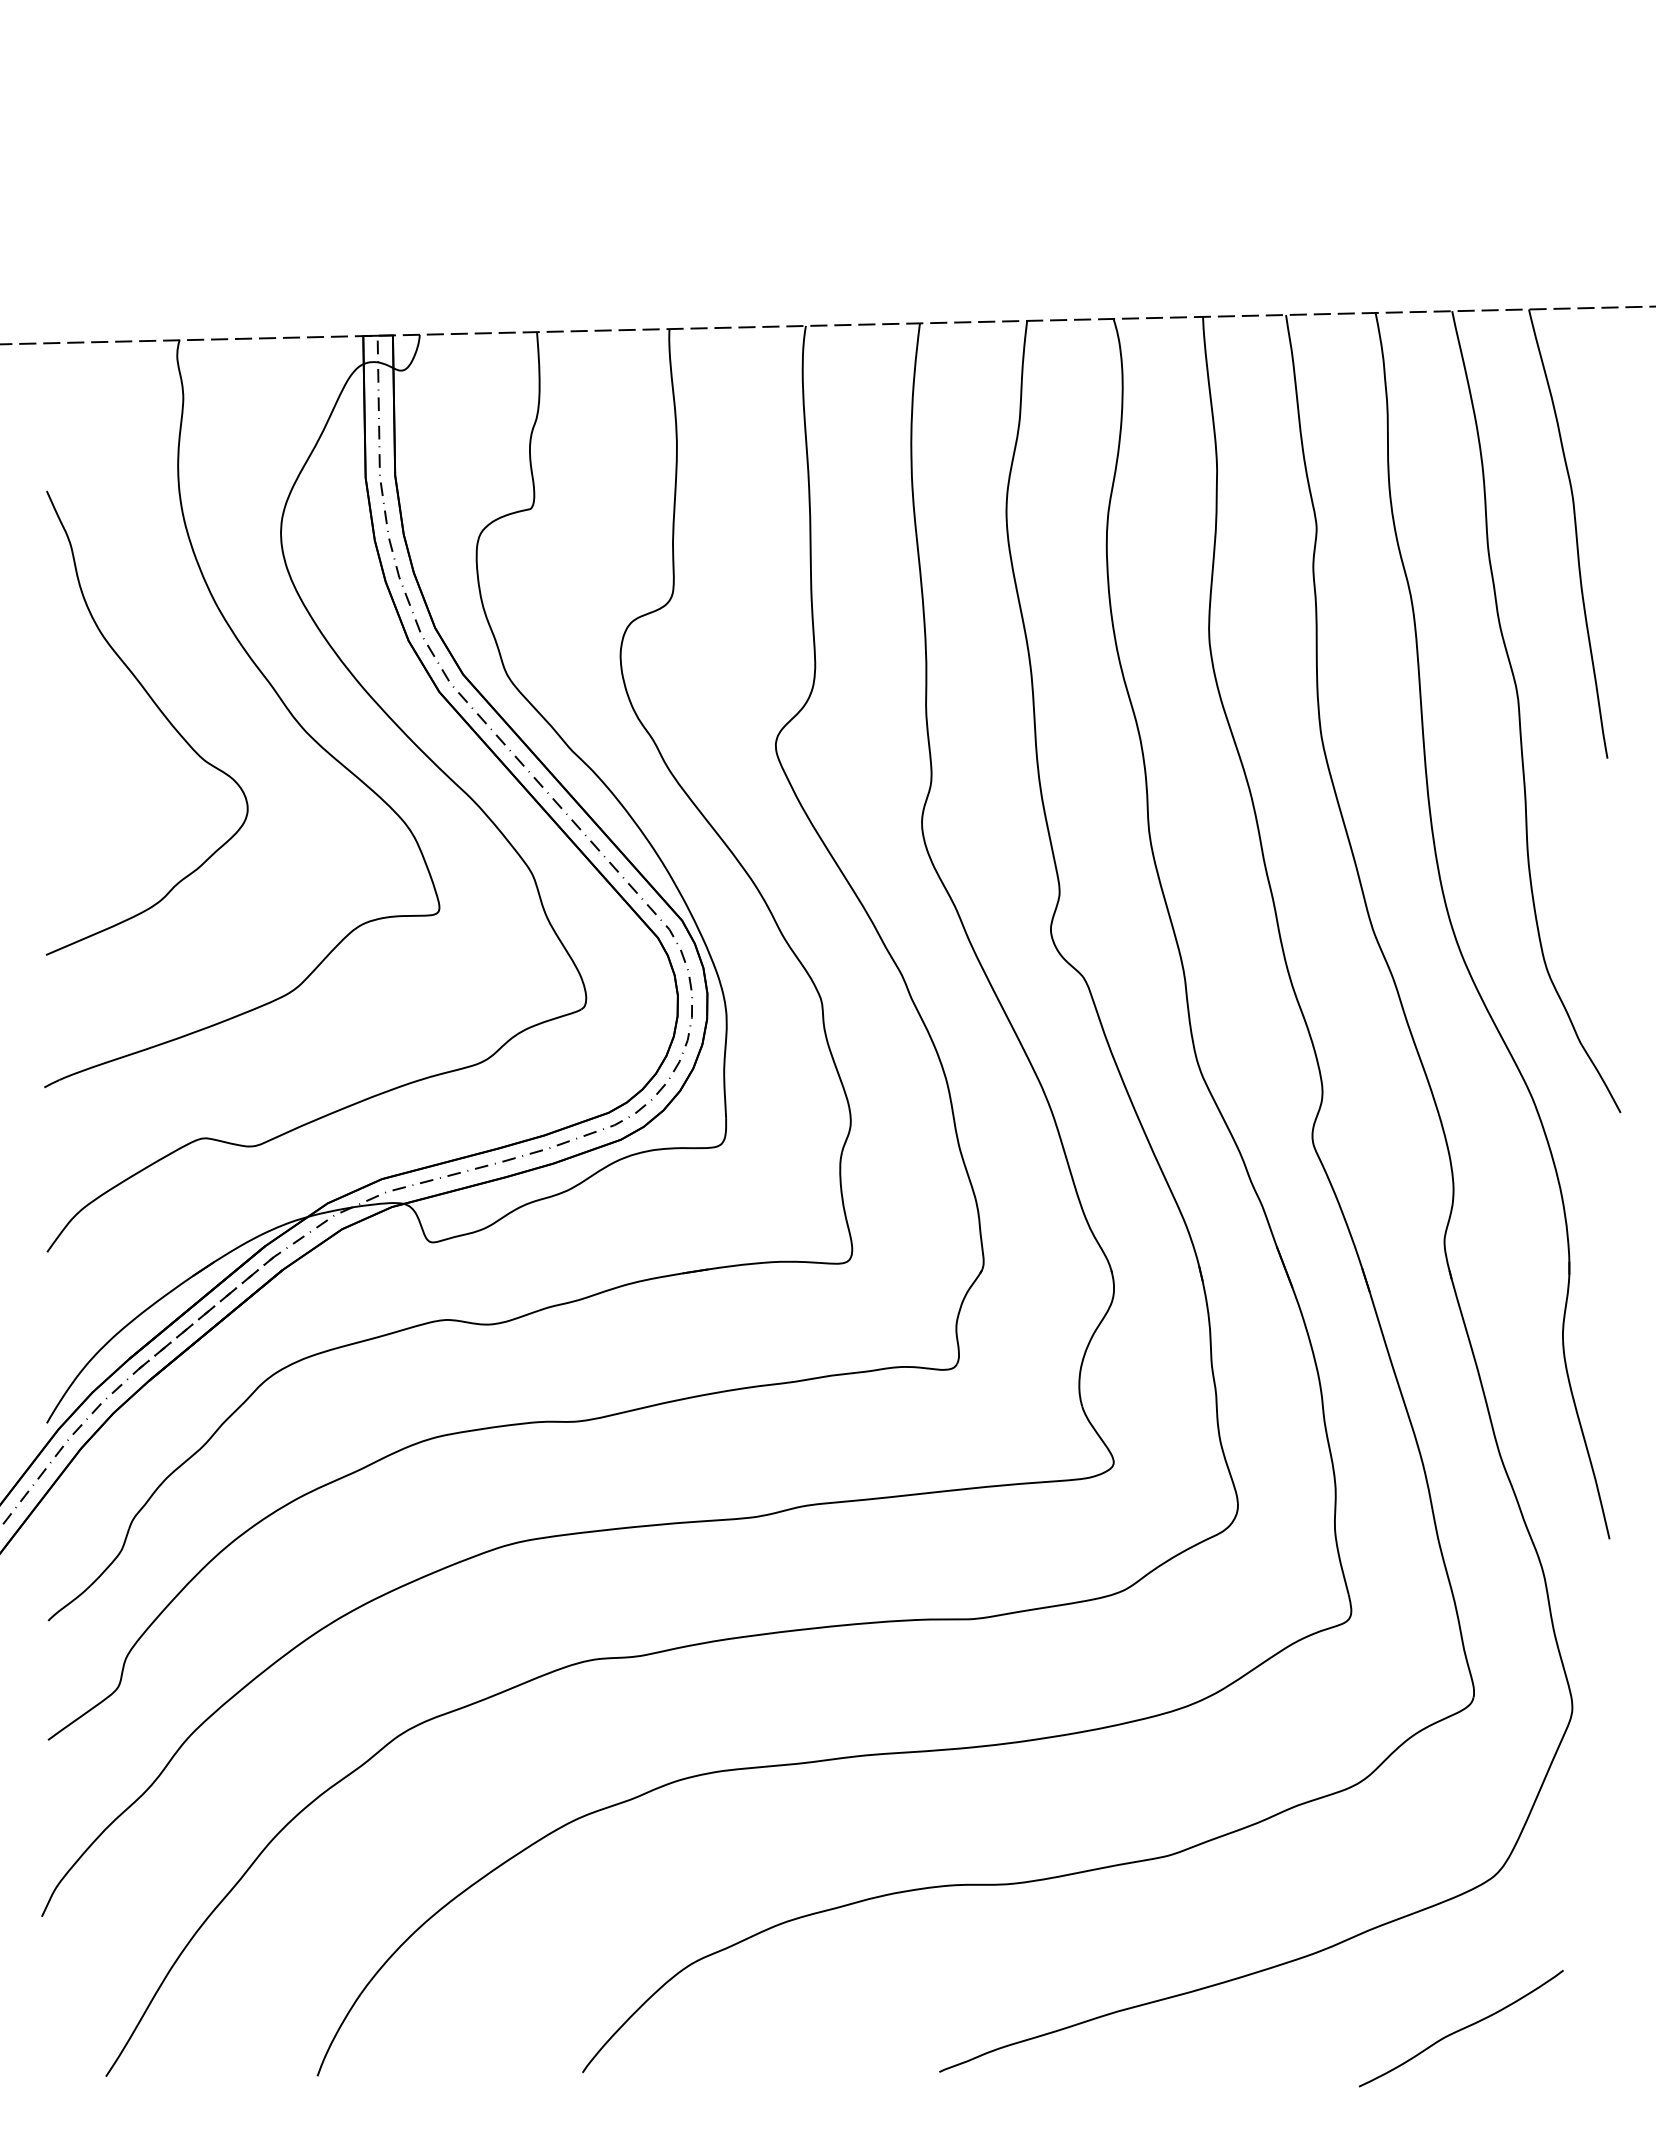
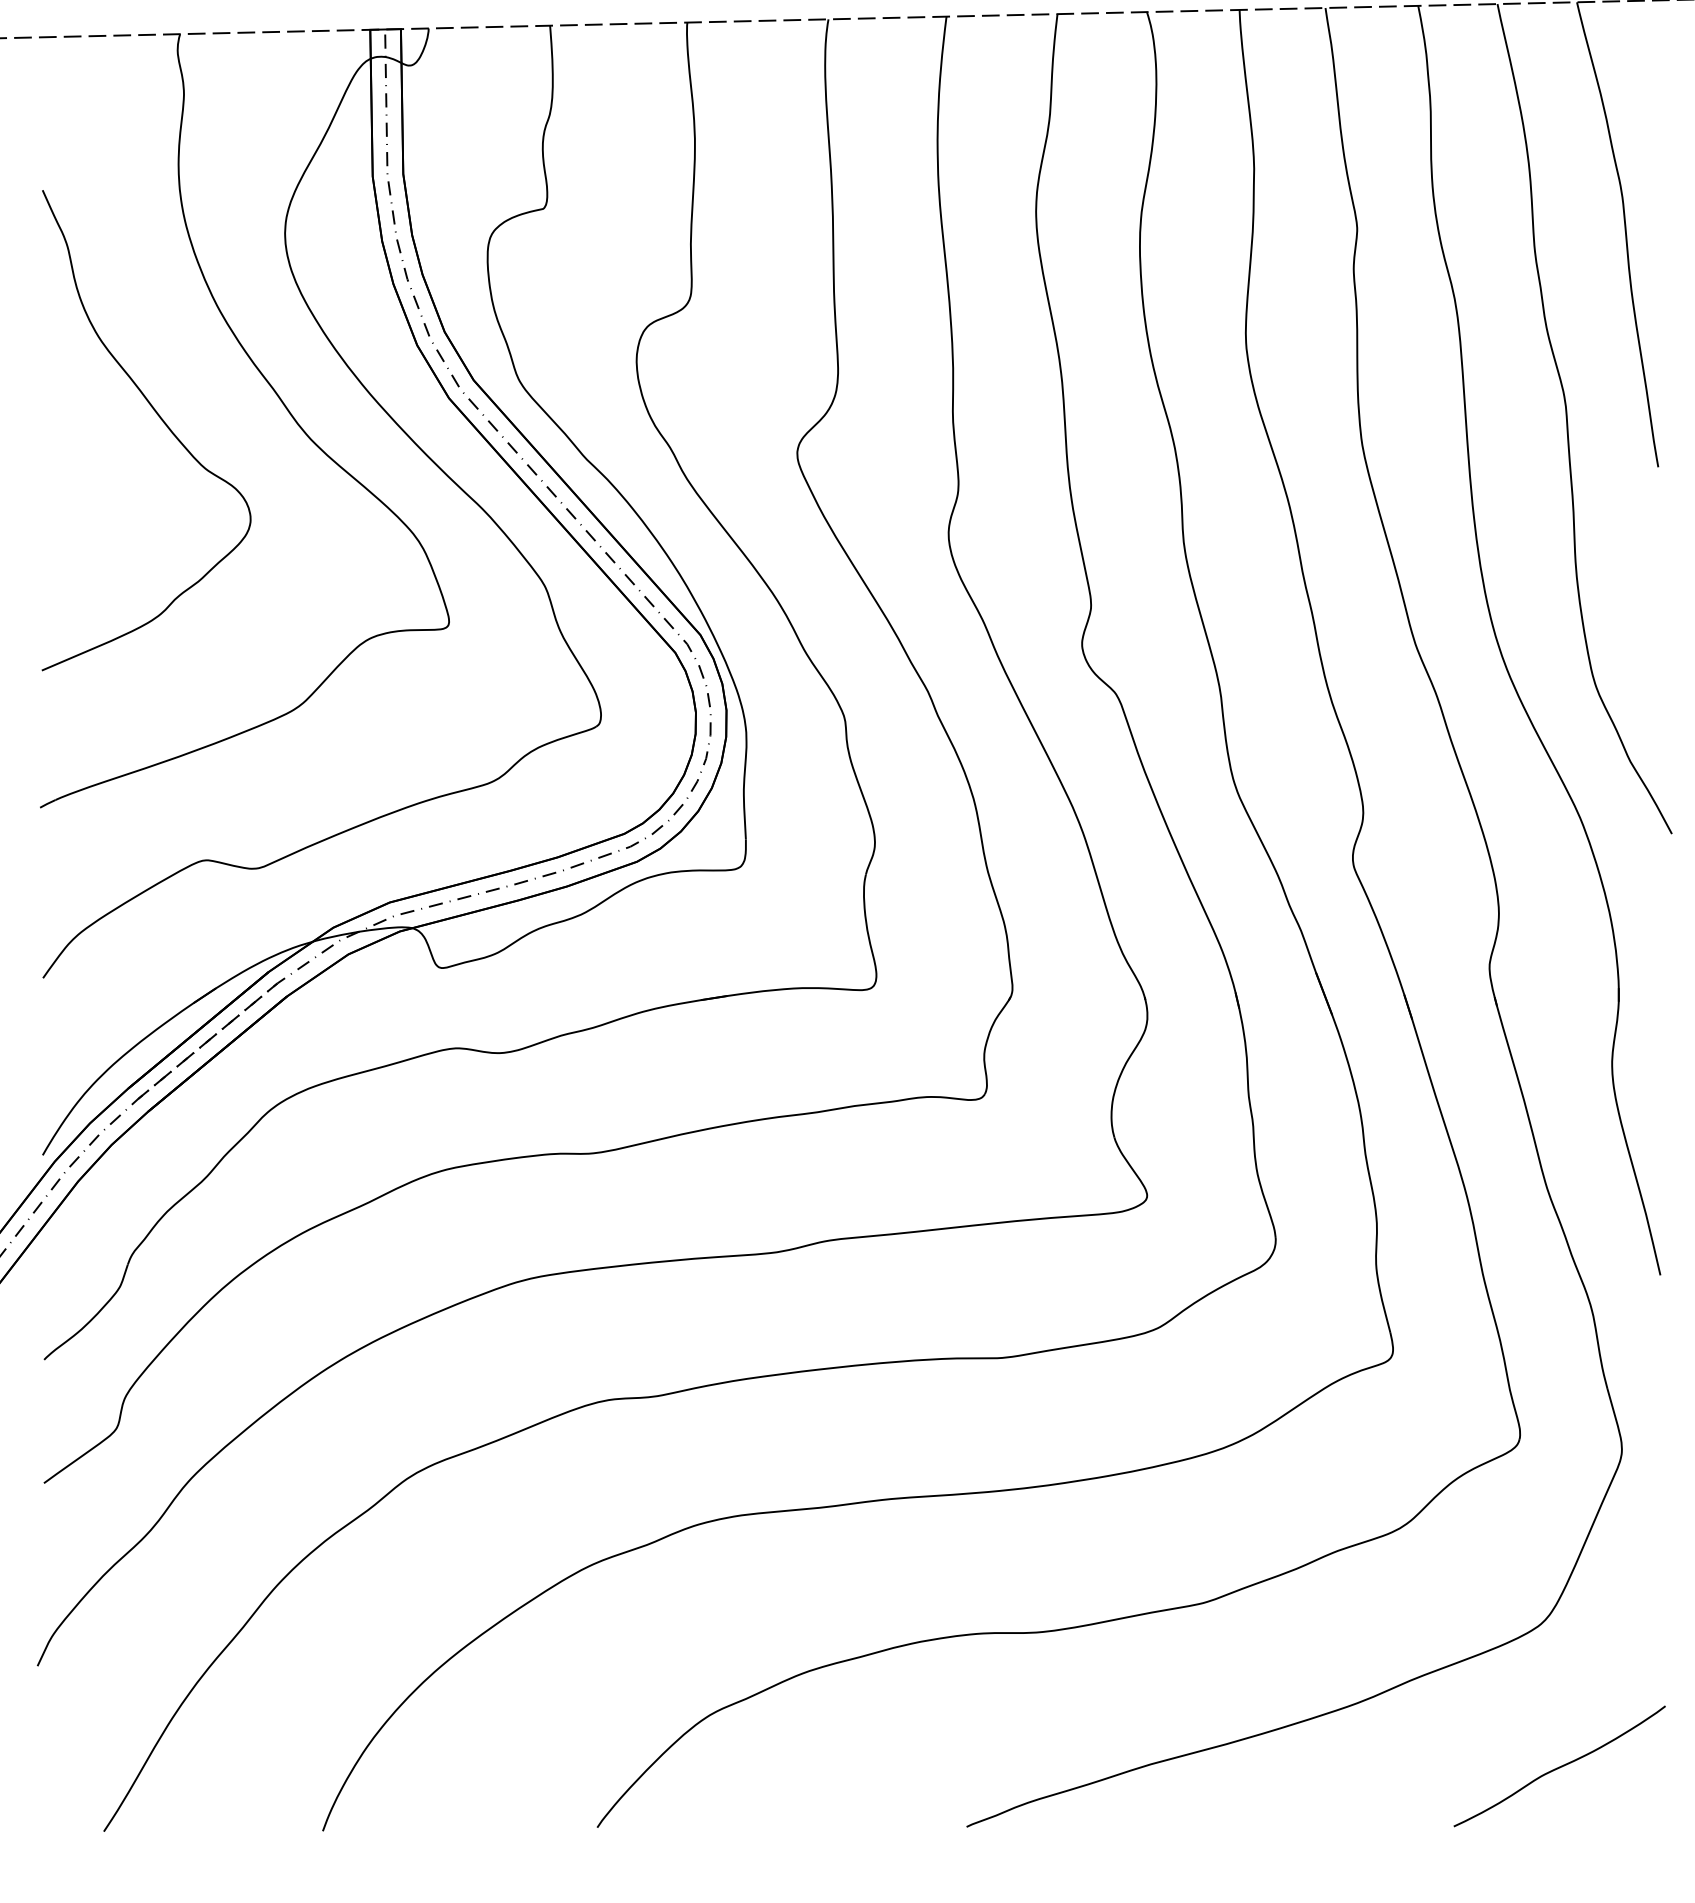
curve: (1461, 2028) -> (1559, 1766), moved

